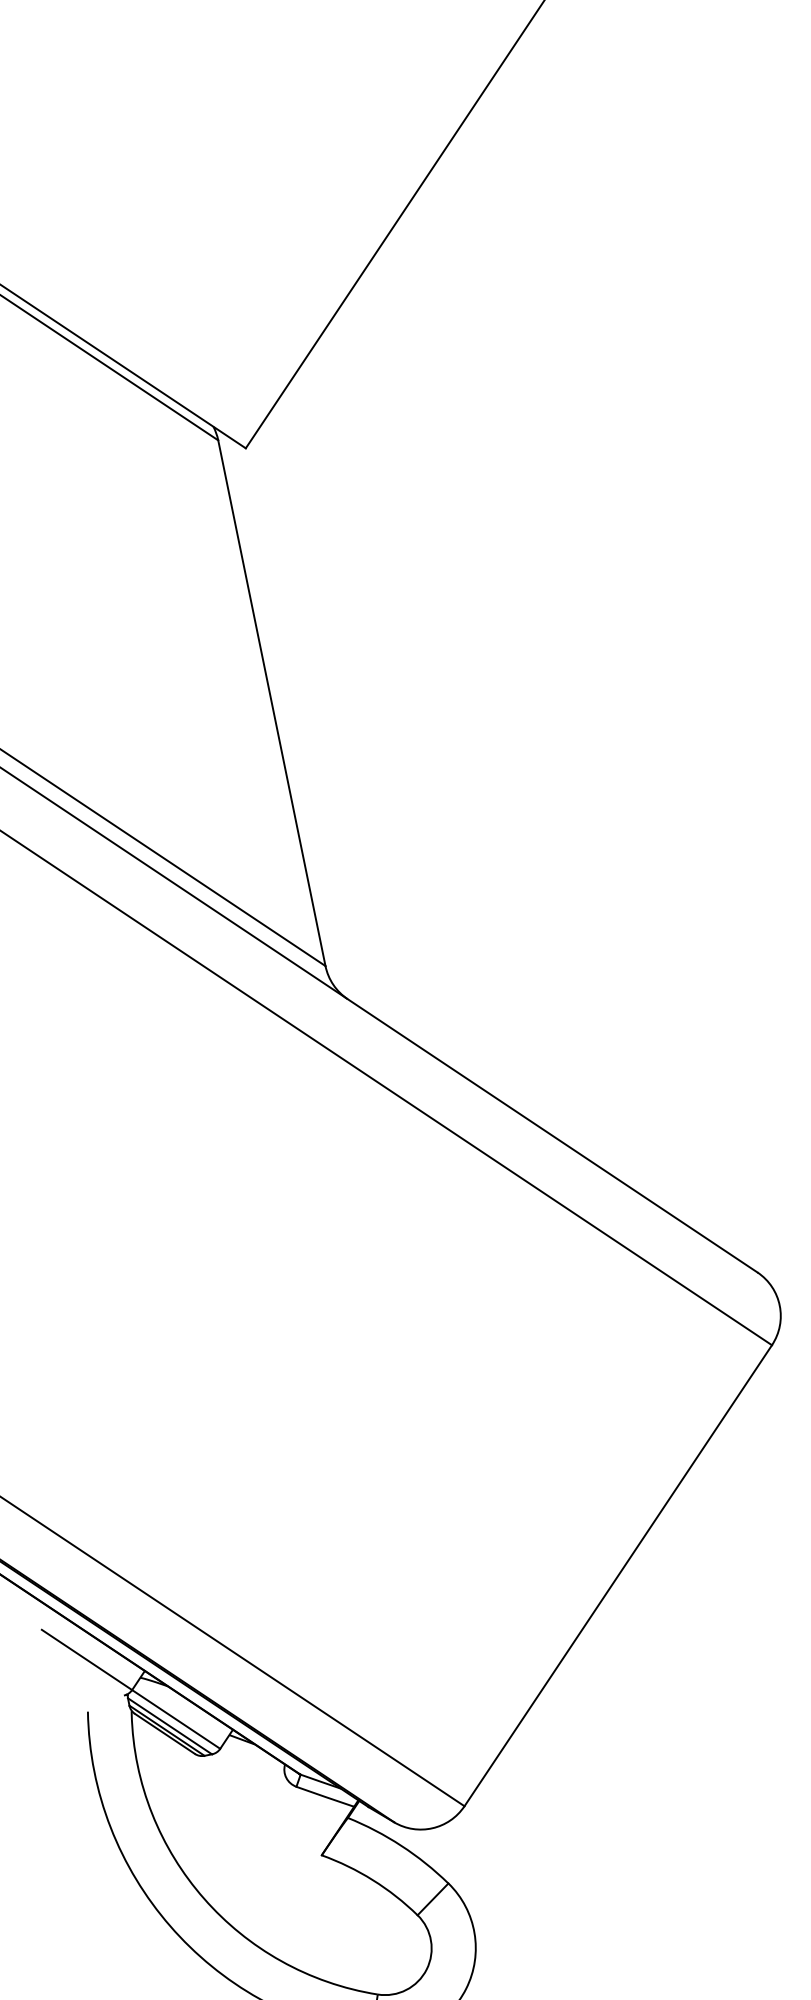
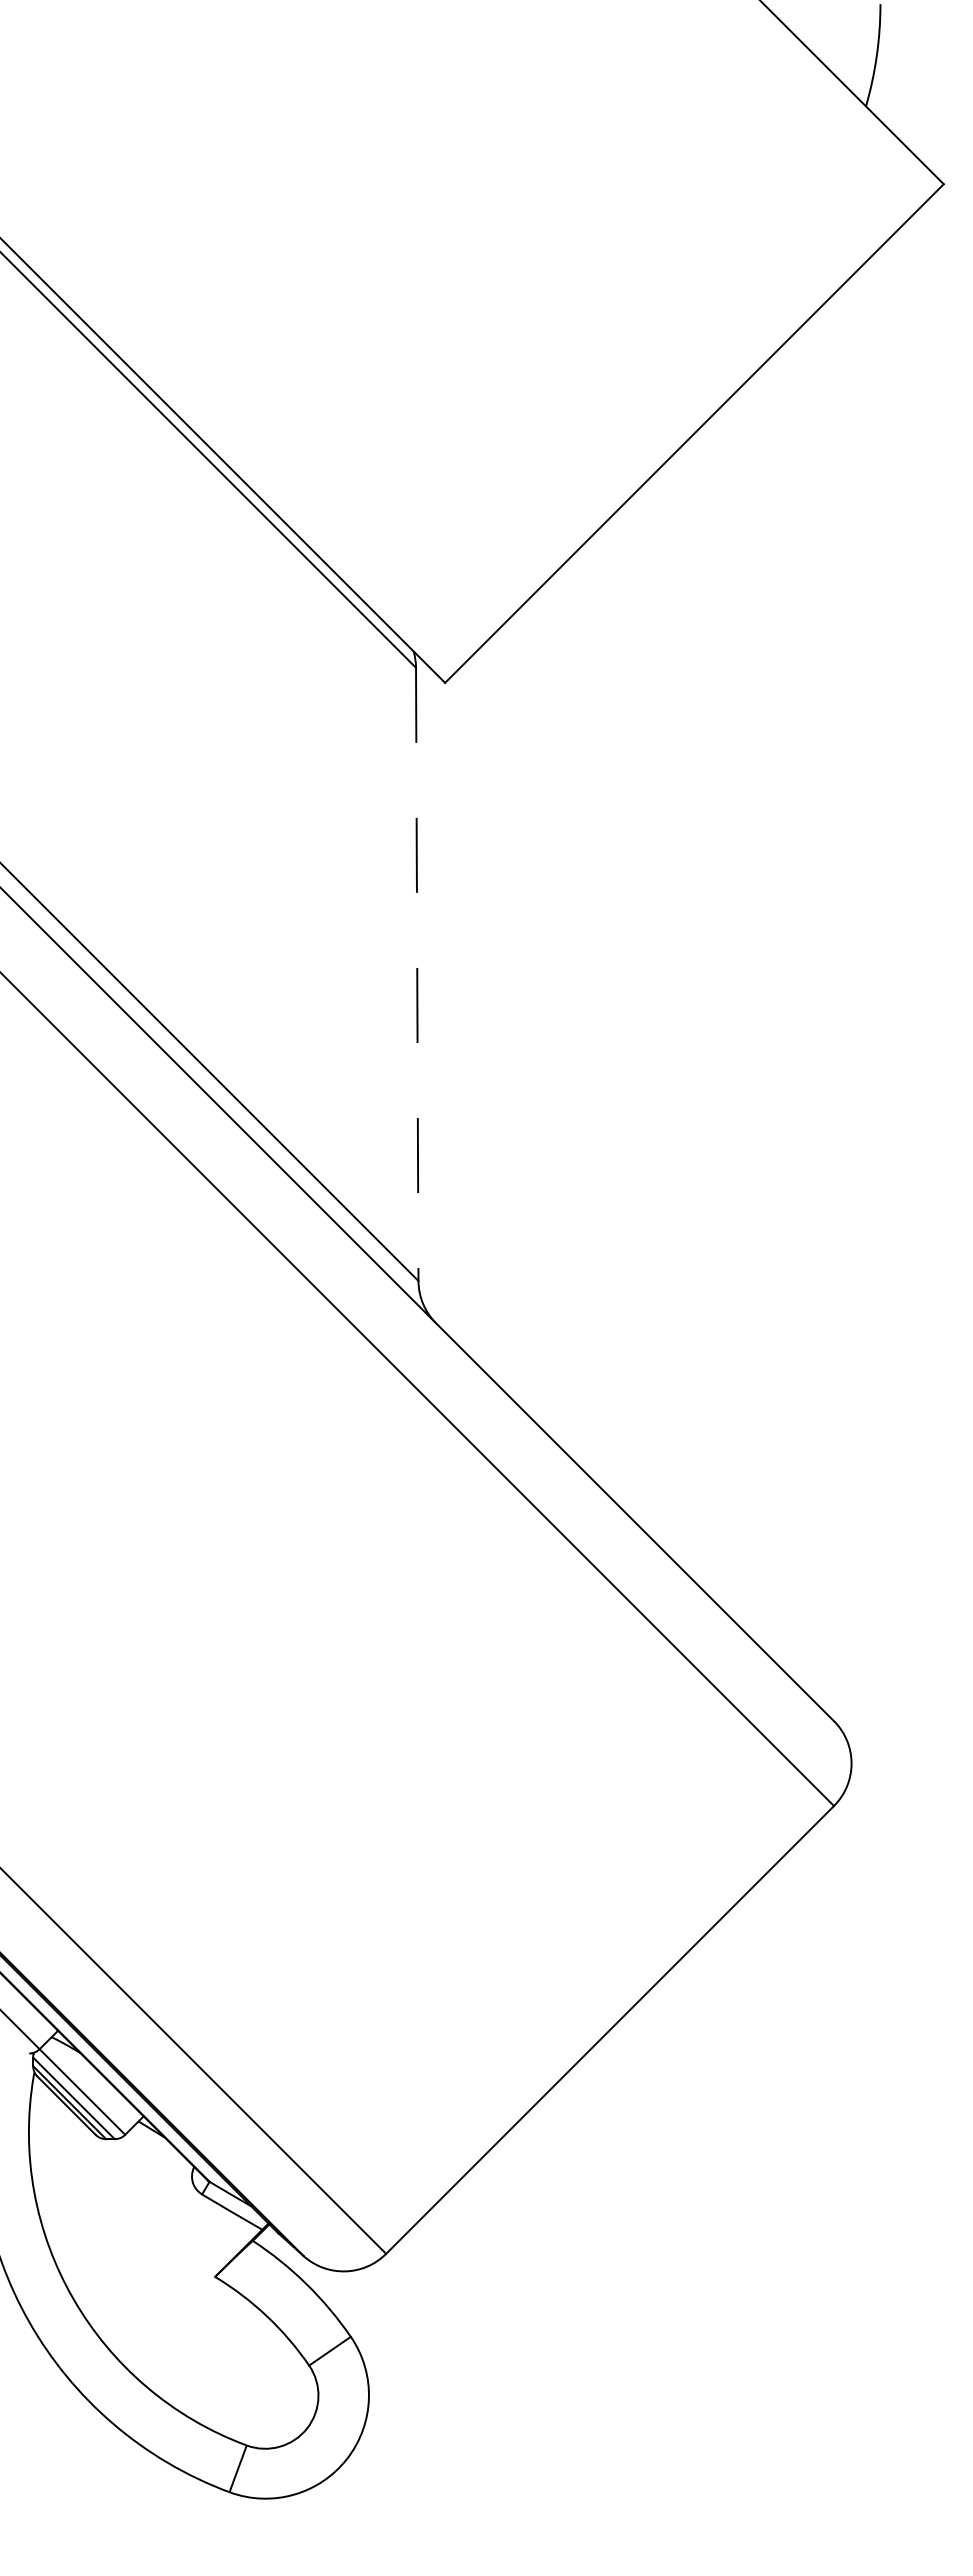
line: (272, 703) -> (417, 974), solid -> dashed

